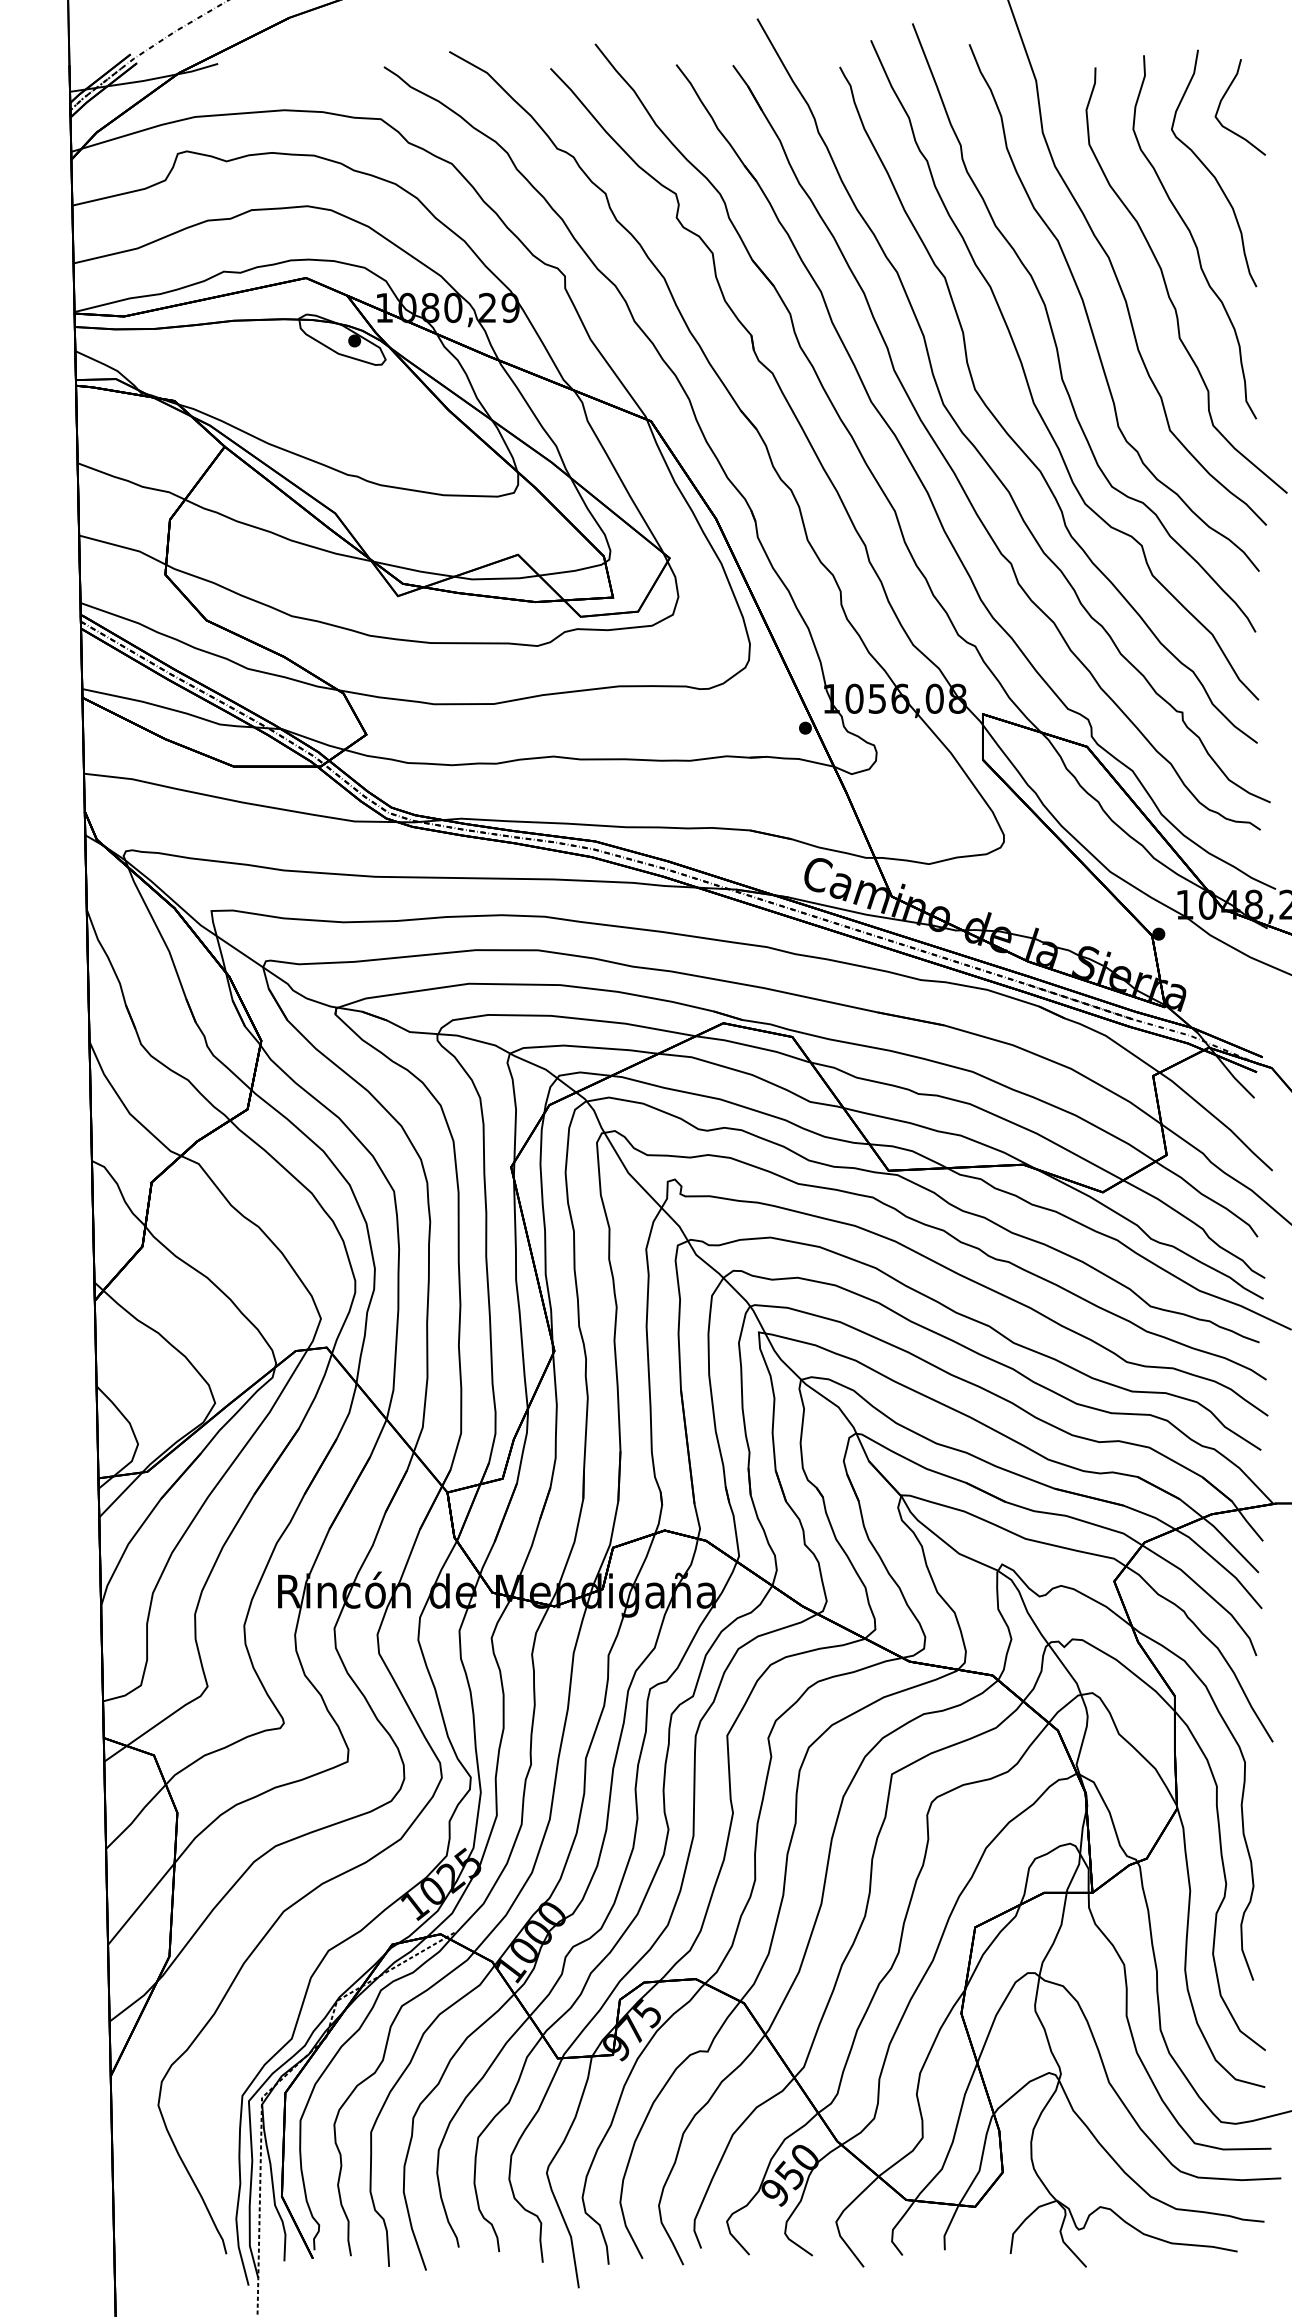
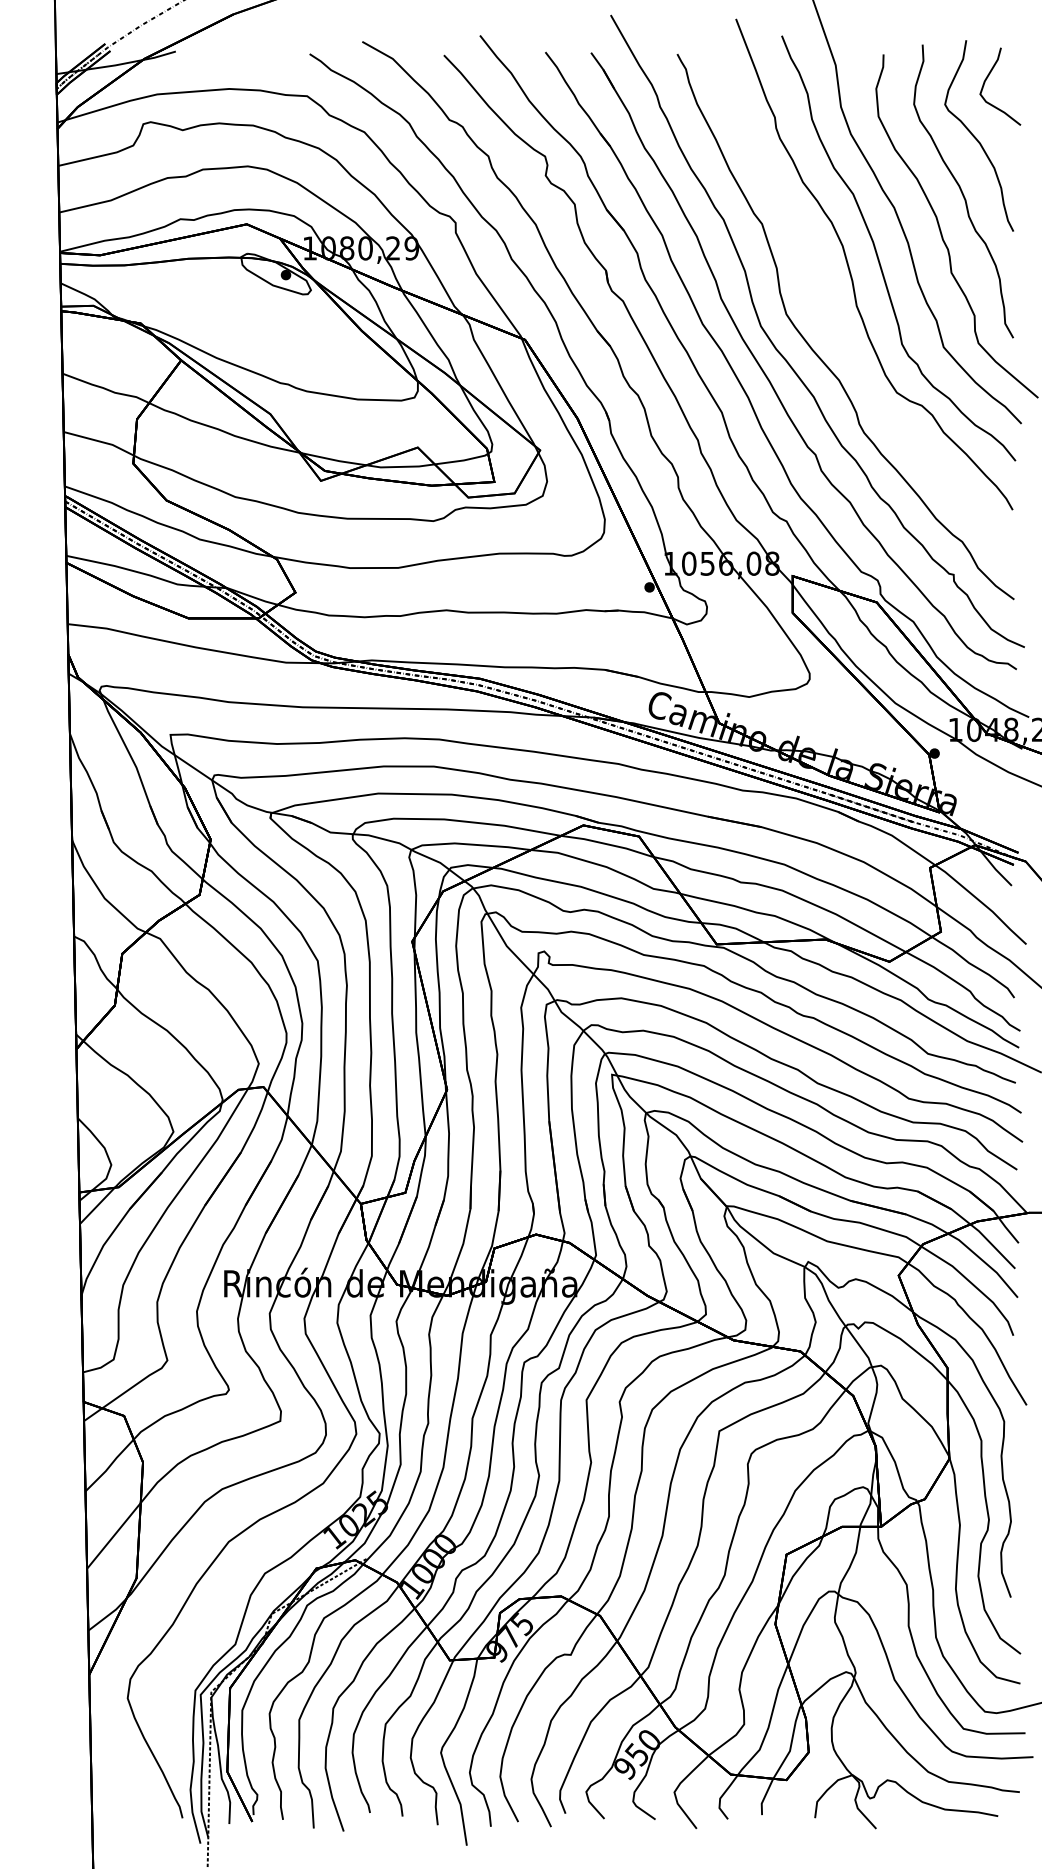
curve: (1027, 378) -> (828, 305), removed

